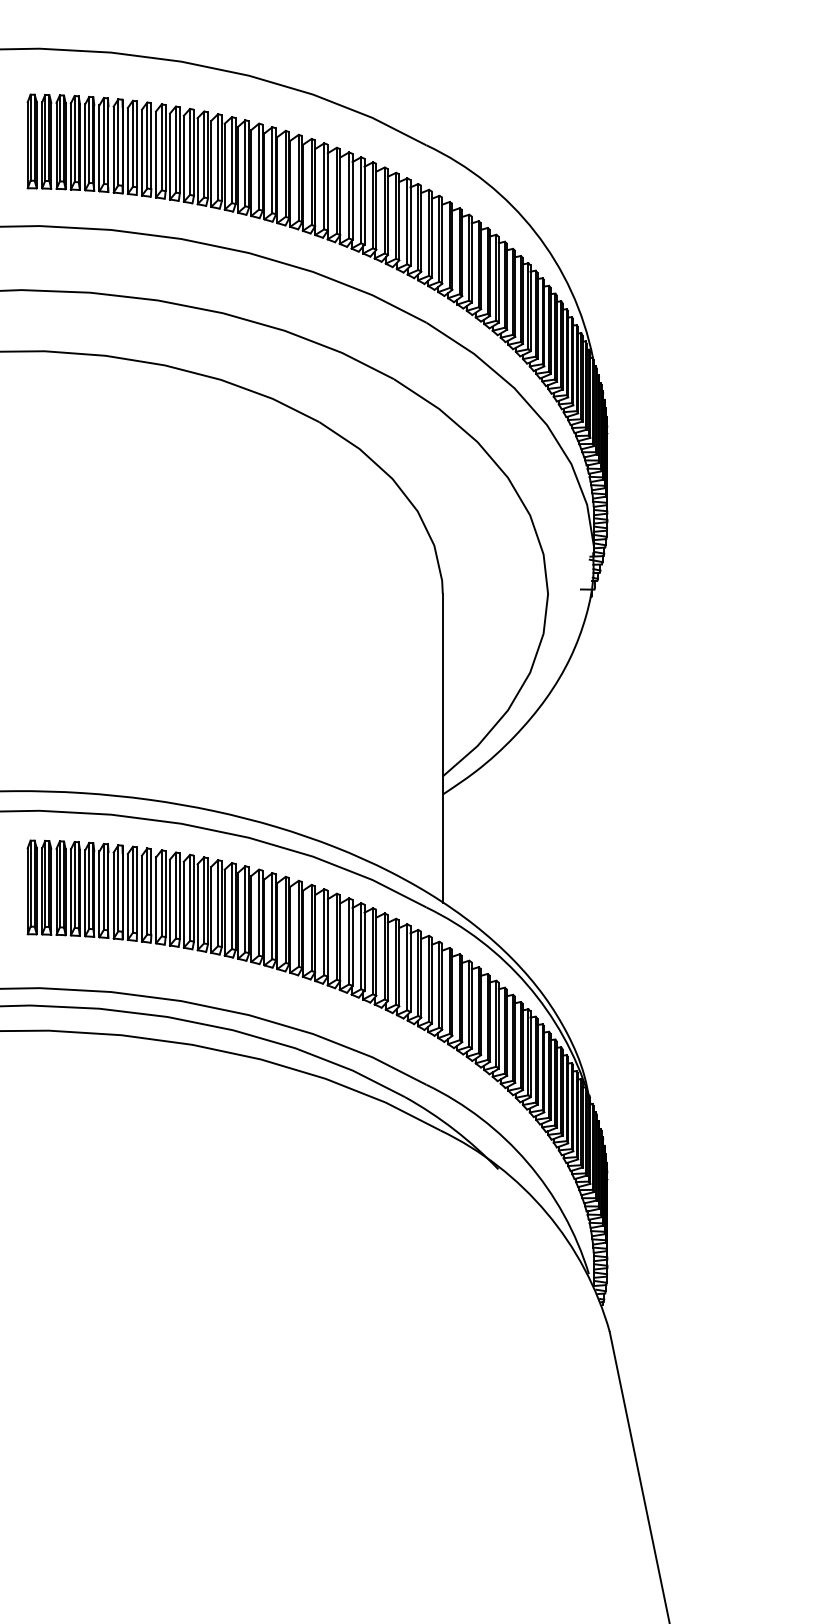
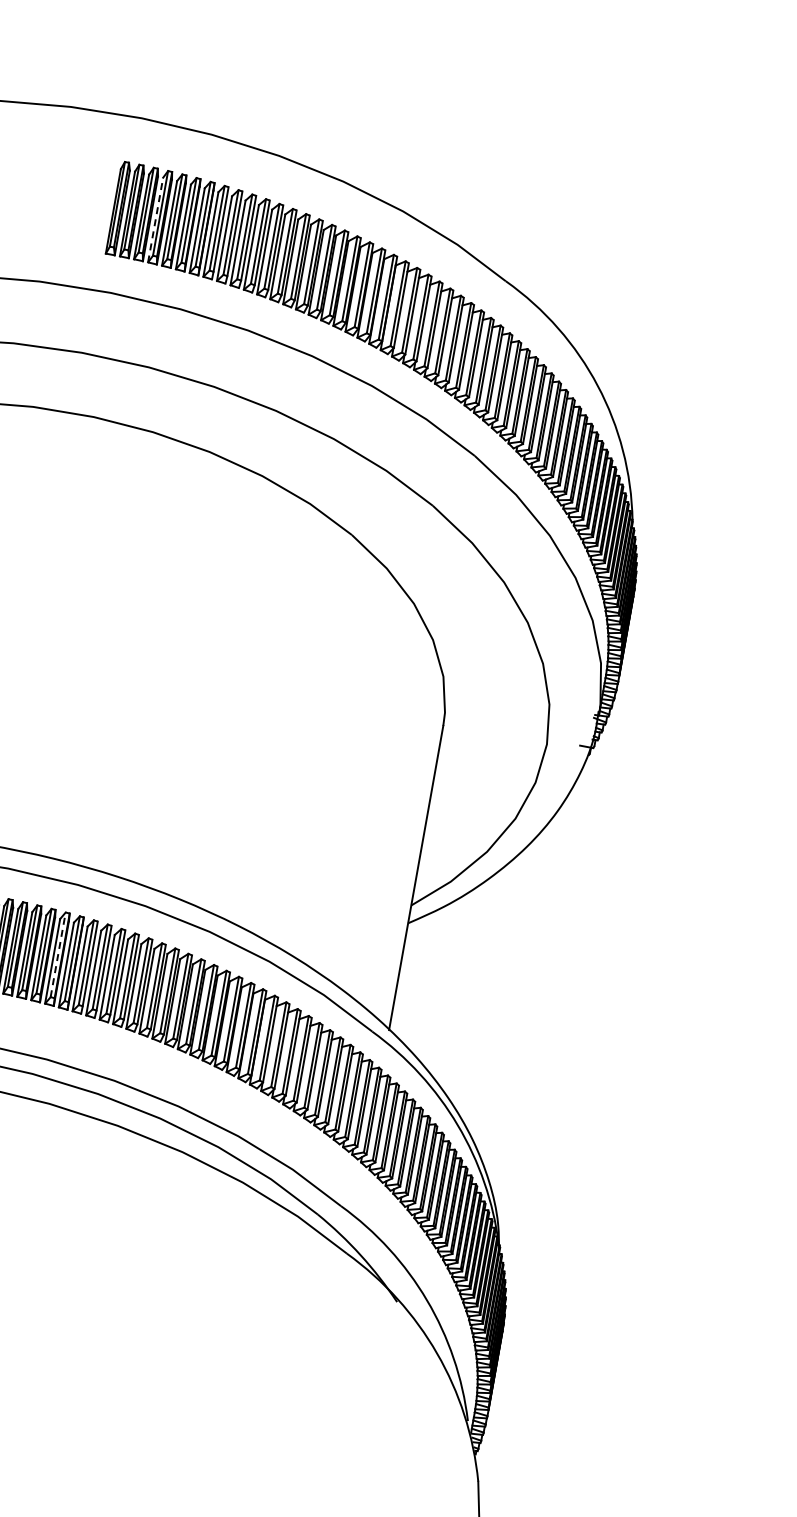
line: (70, 146) -> (155, 220), solid -> dashed
line: (103, 886) -> (57, 954), solid -> dashed

